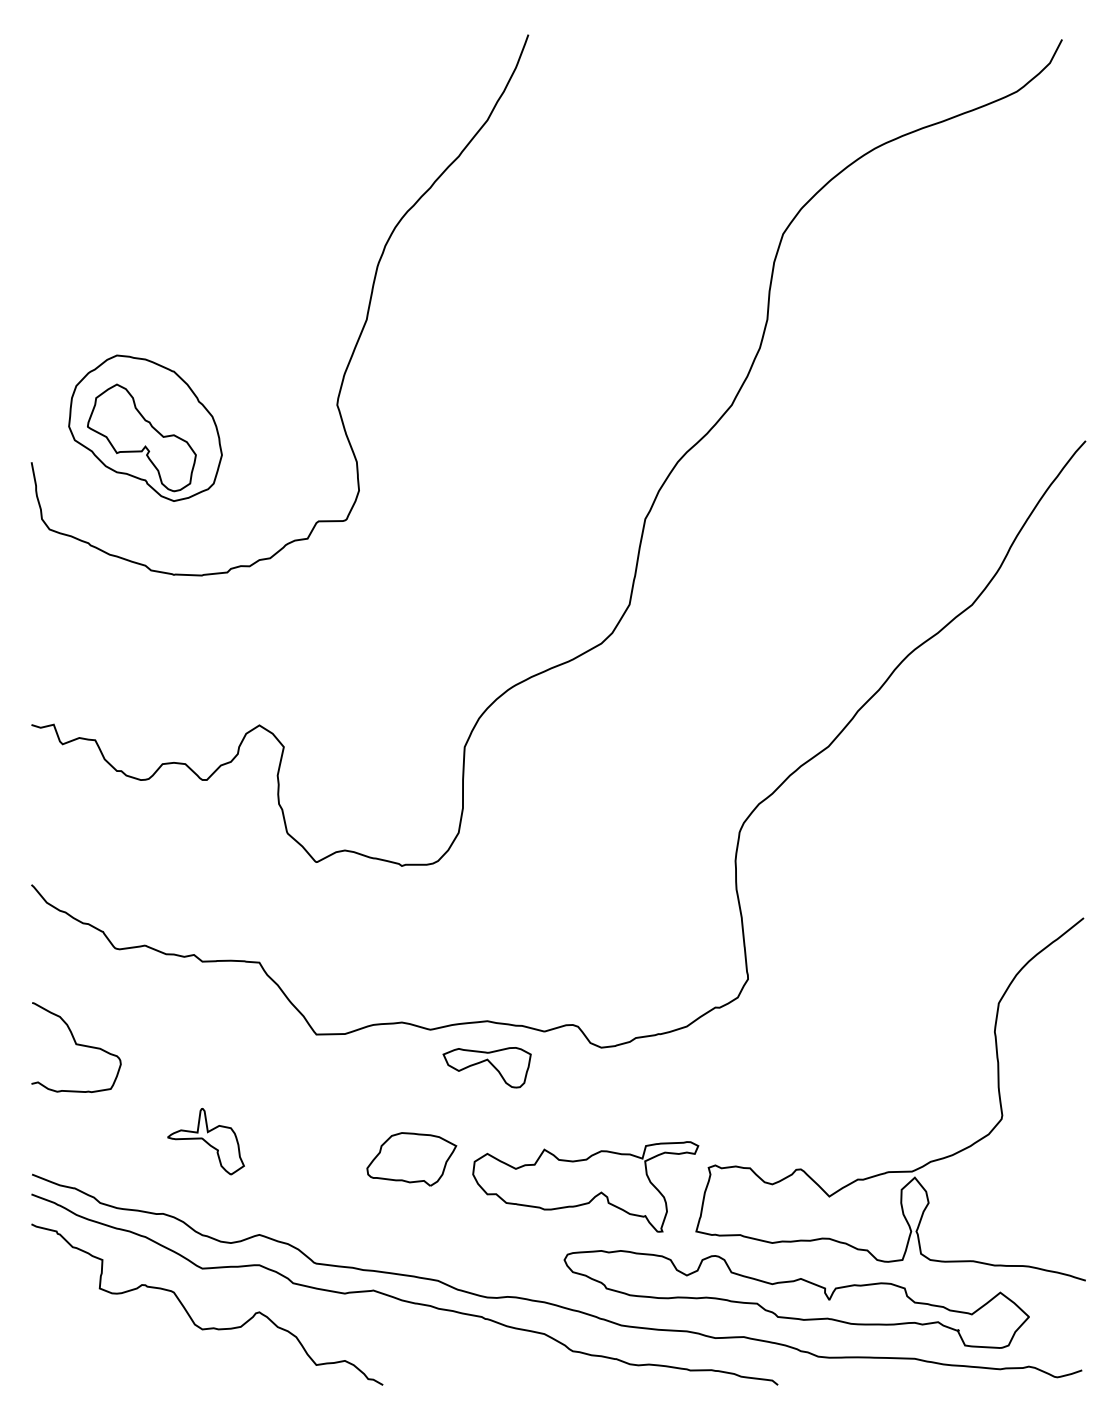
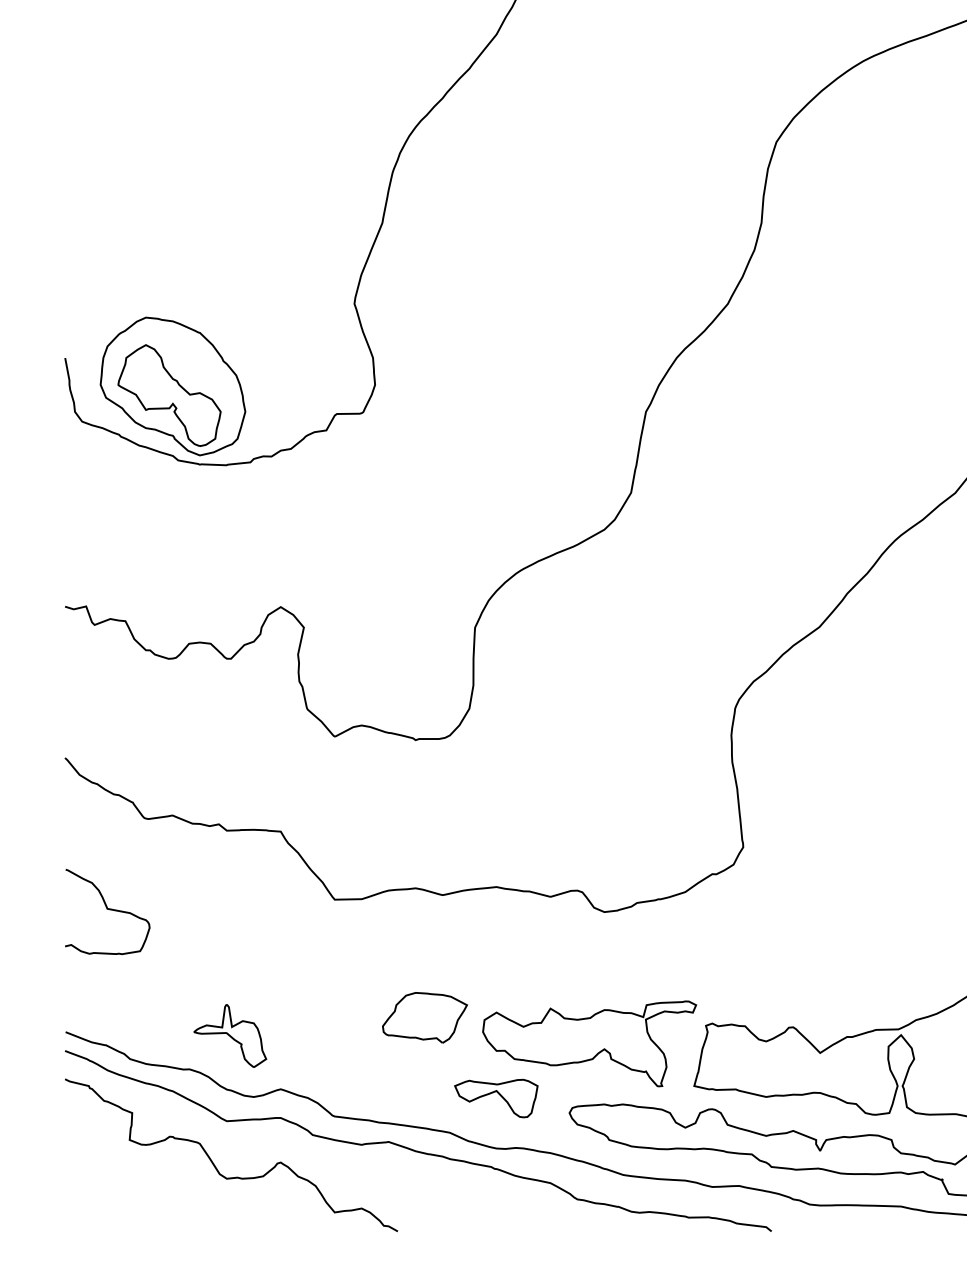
part: (145, 427) -> (172, 385), moved
part: (486, 1067) -> (495, 1098), moved
part: (205, 1141) -> (229, 1035), moved

